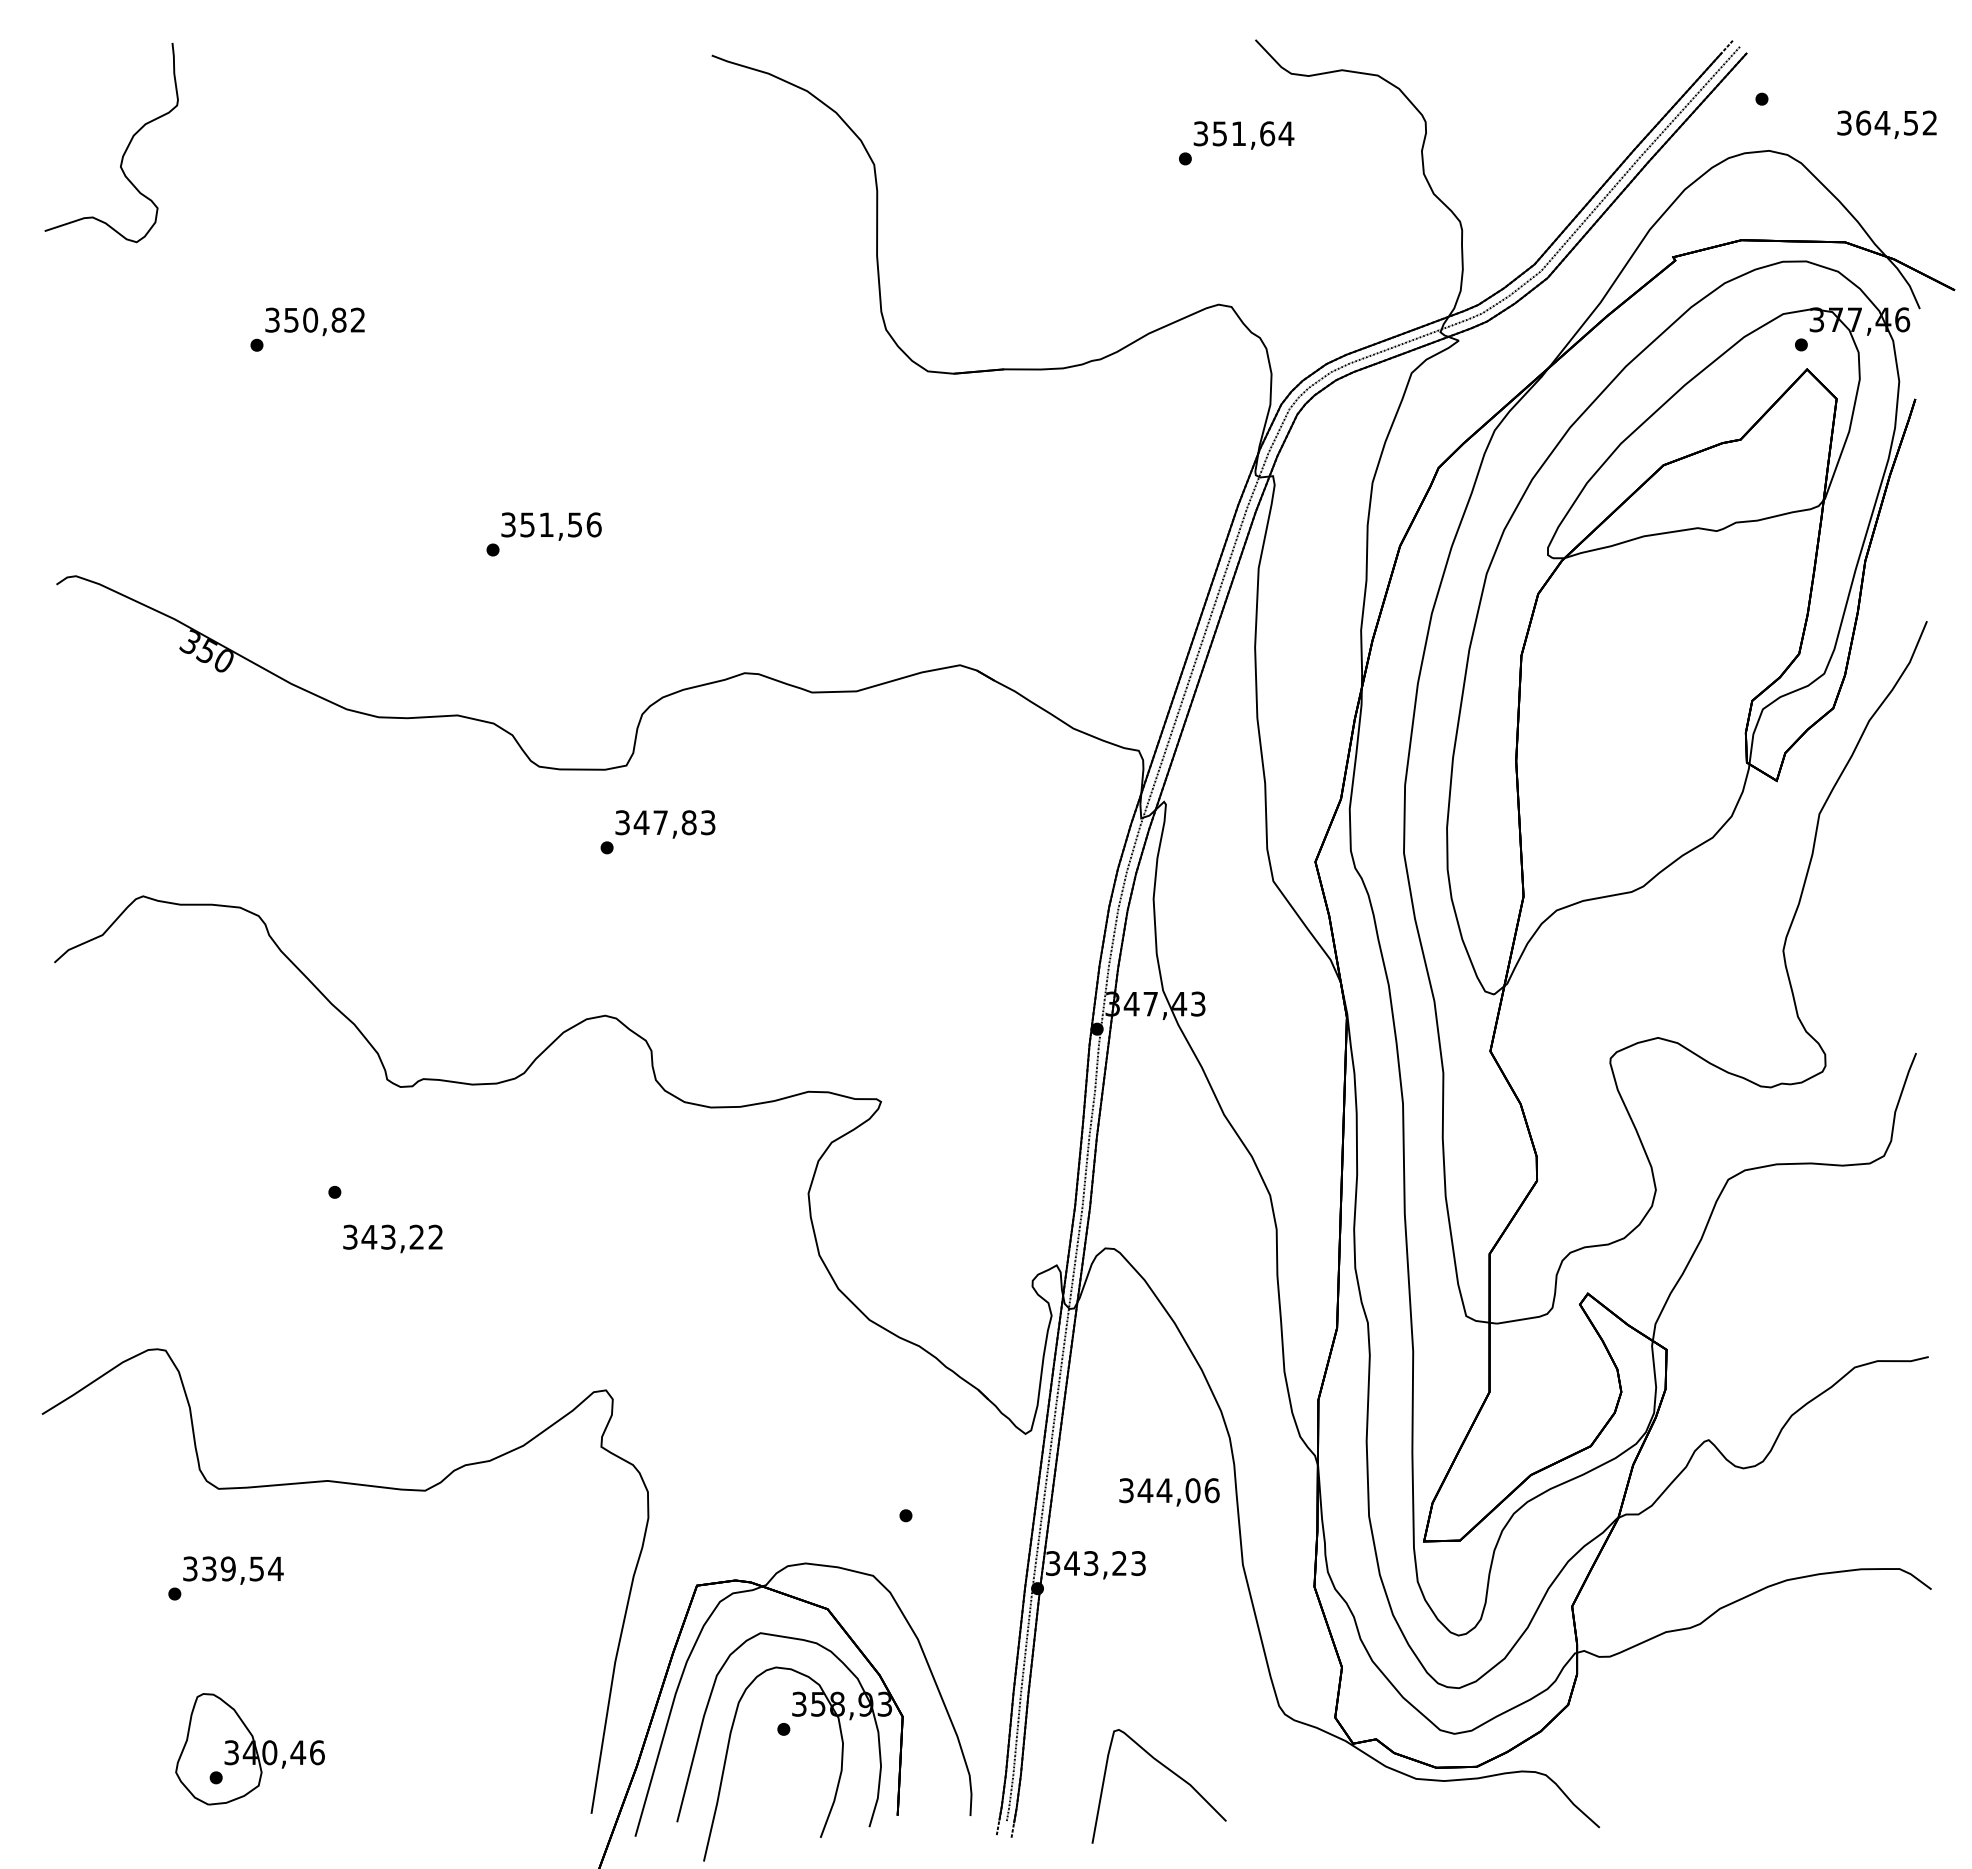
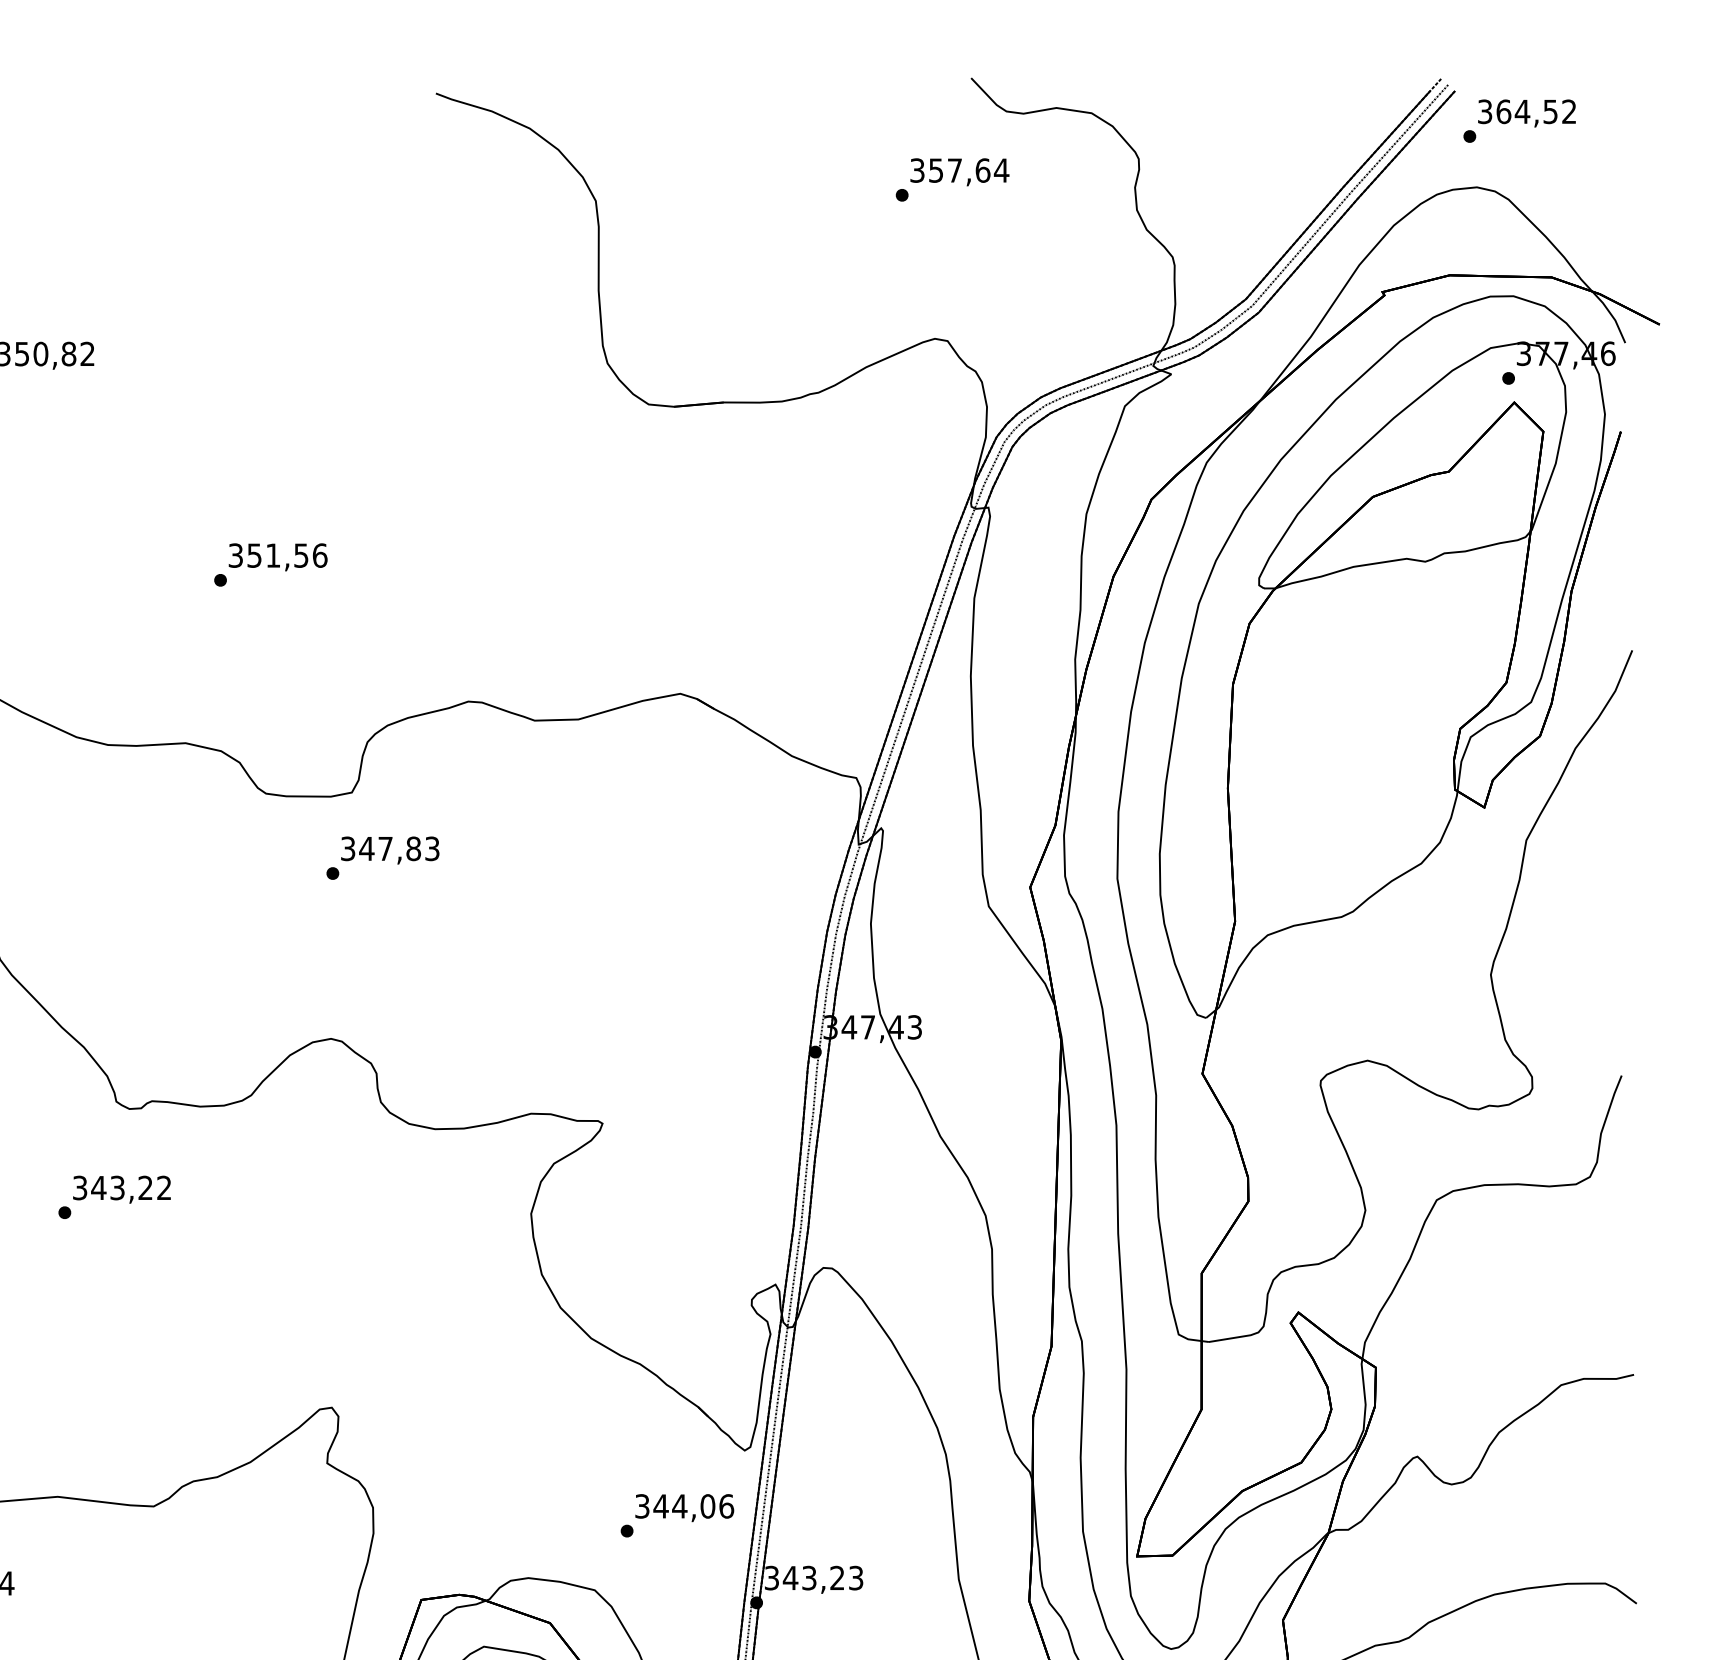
text: (1886, 124) -> (1526, 113), moved
text: (1238, 133) -> (954, 170), 351,64 -> 357,64
text: (392, 1238) -> (121, 1189), moved
text: (1169, 1492) -> (684, 1508), moved

